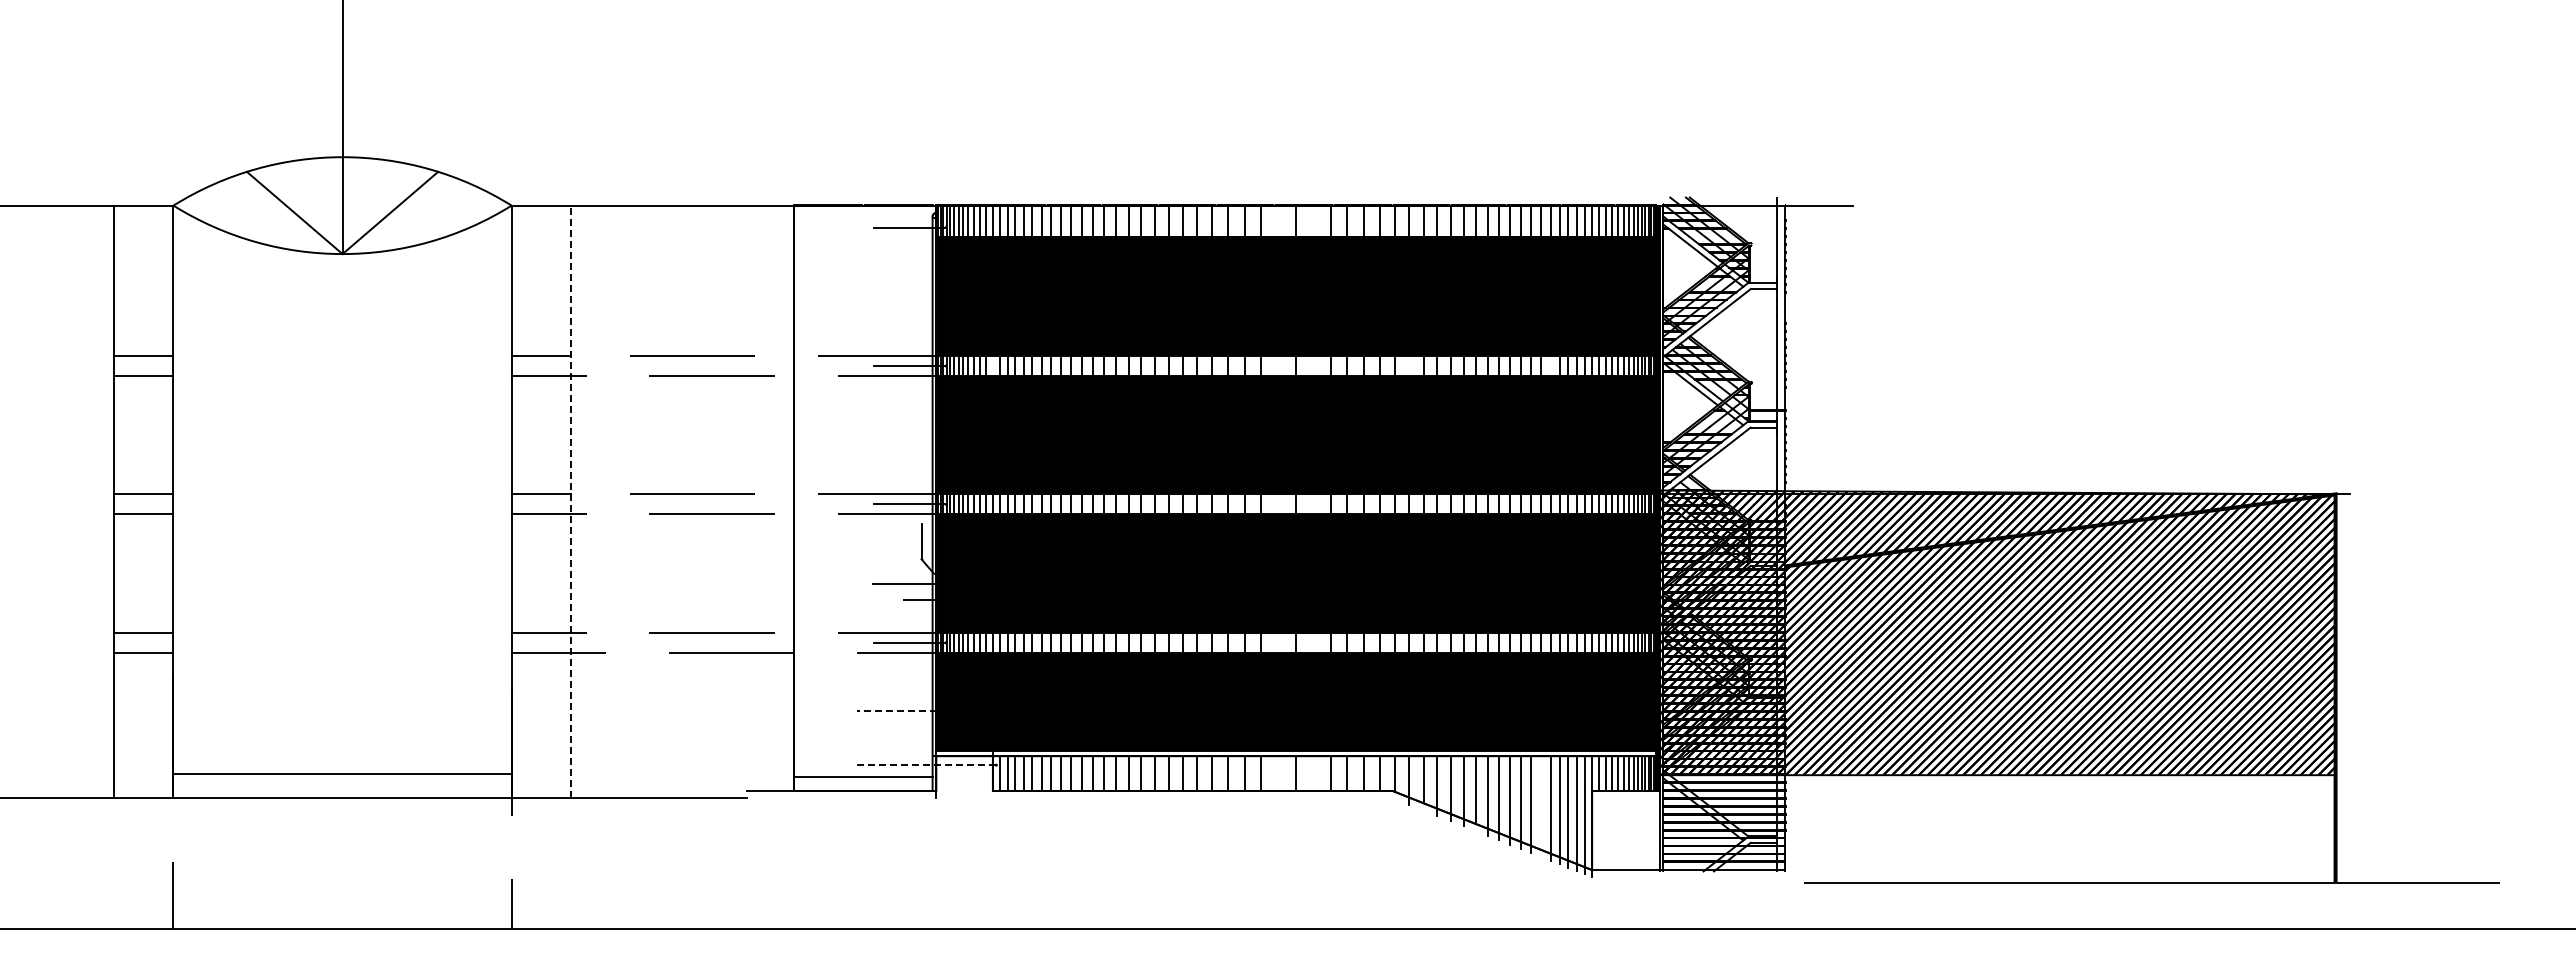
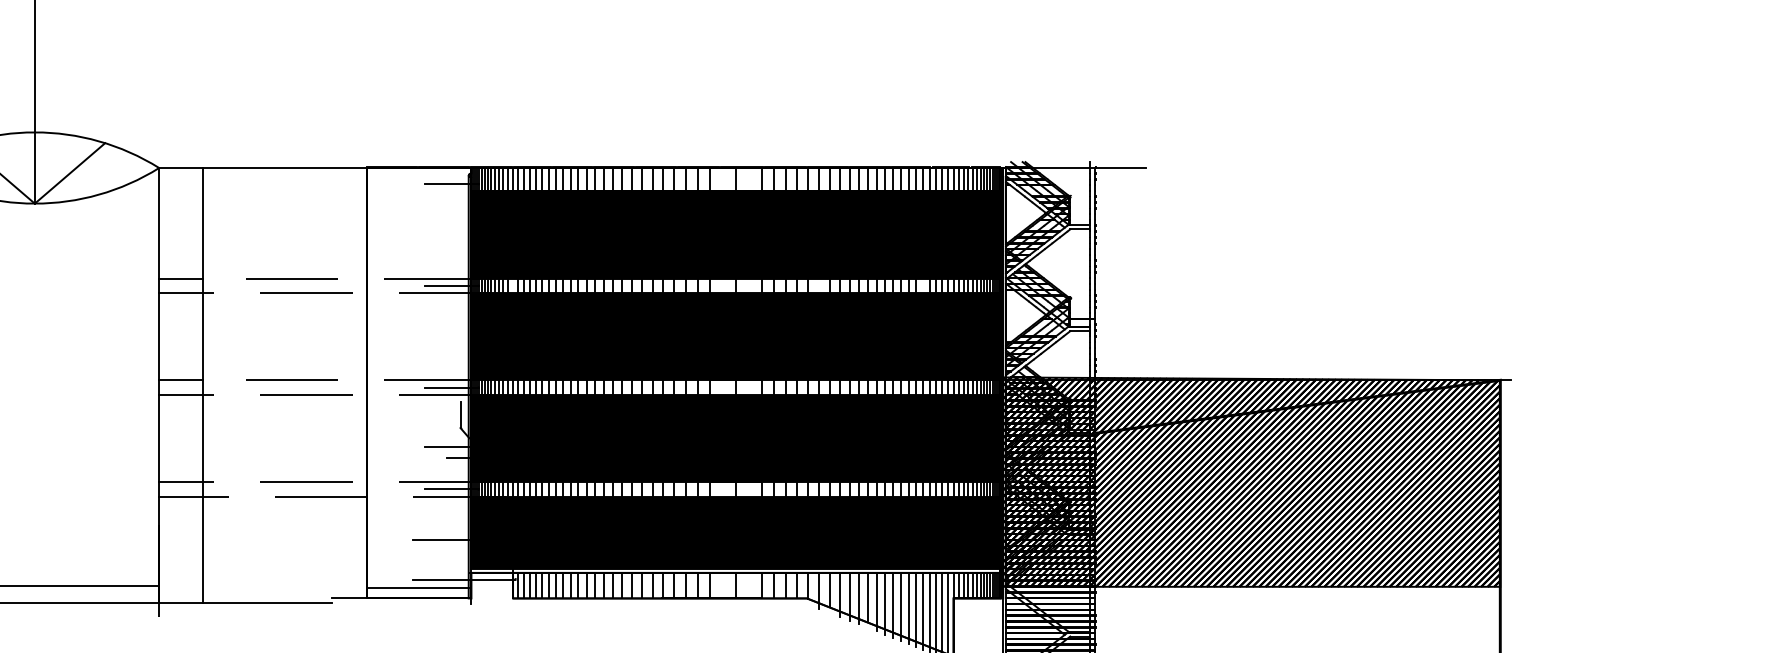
line: (571, 501) -> (203, 385), dashed -> solid
line: (896, 711) -> (442, 539), dashed -> solid
line: (926, 765) -> (464, 579), dashed -> solid
line: (1541, 806) -> (916, 609), added

